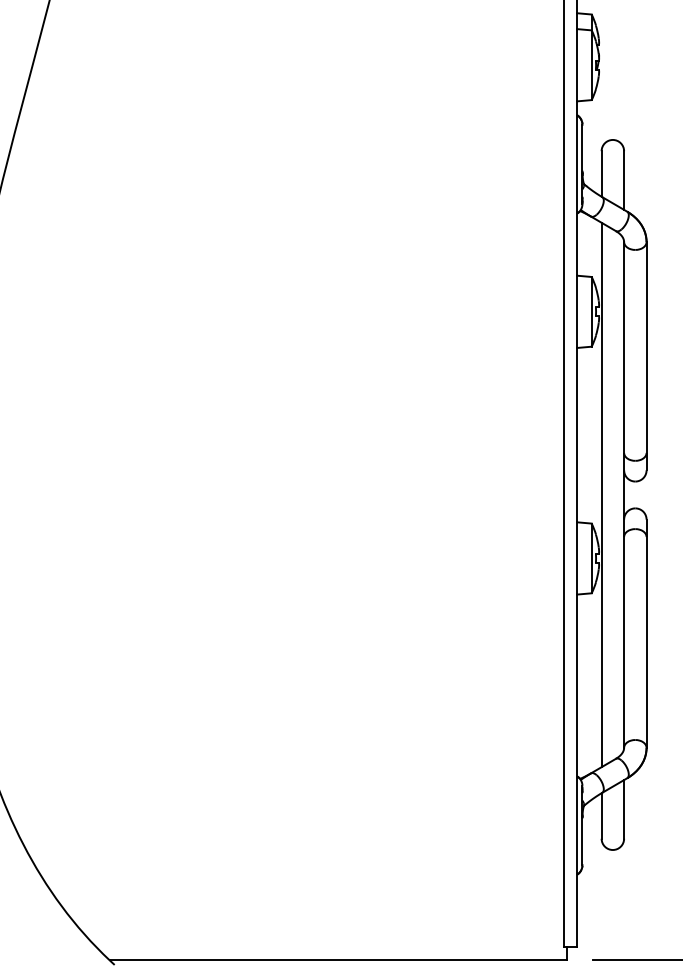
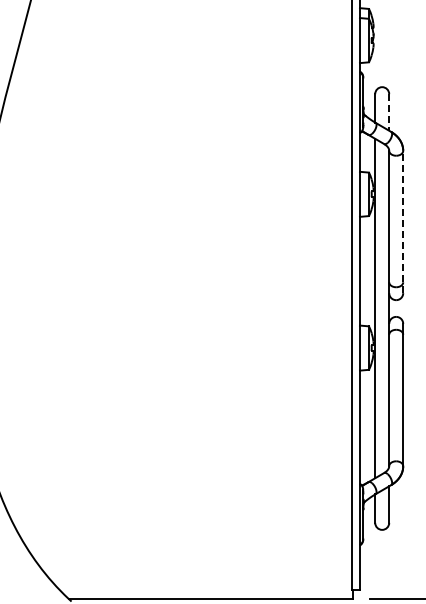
line: (624, 180) -> (389, 112), solid -> dashed
line: (647, 355) -> (403, 221), solid -> dashed

